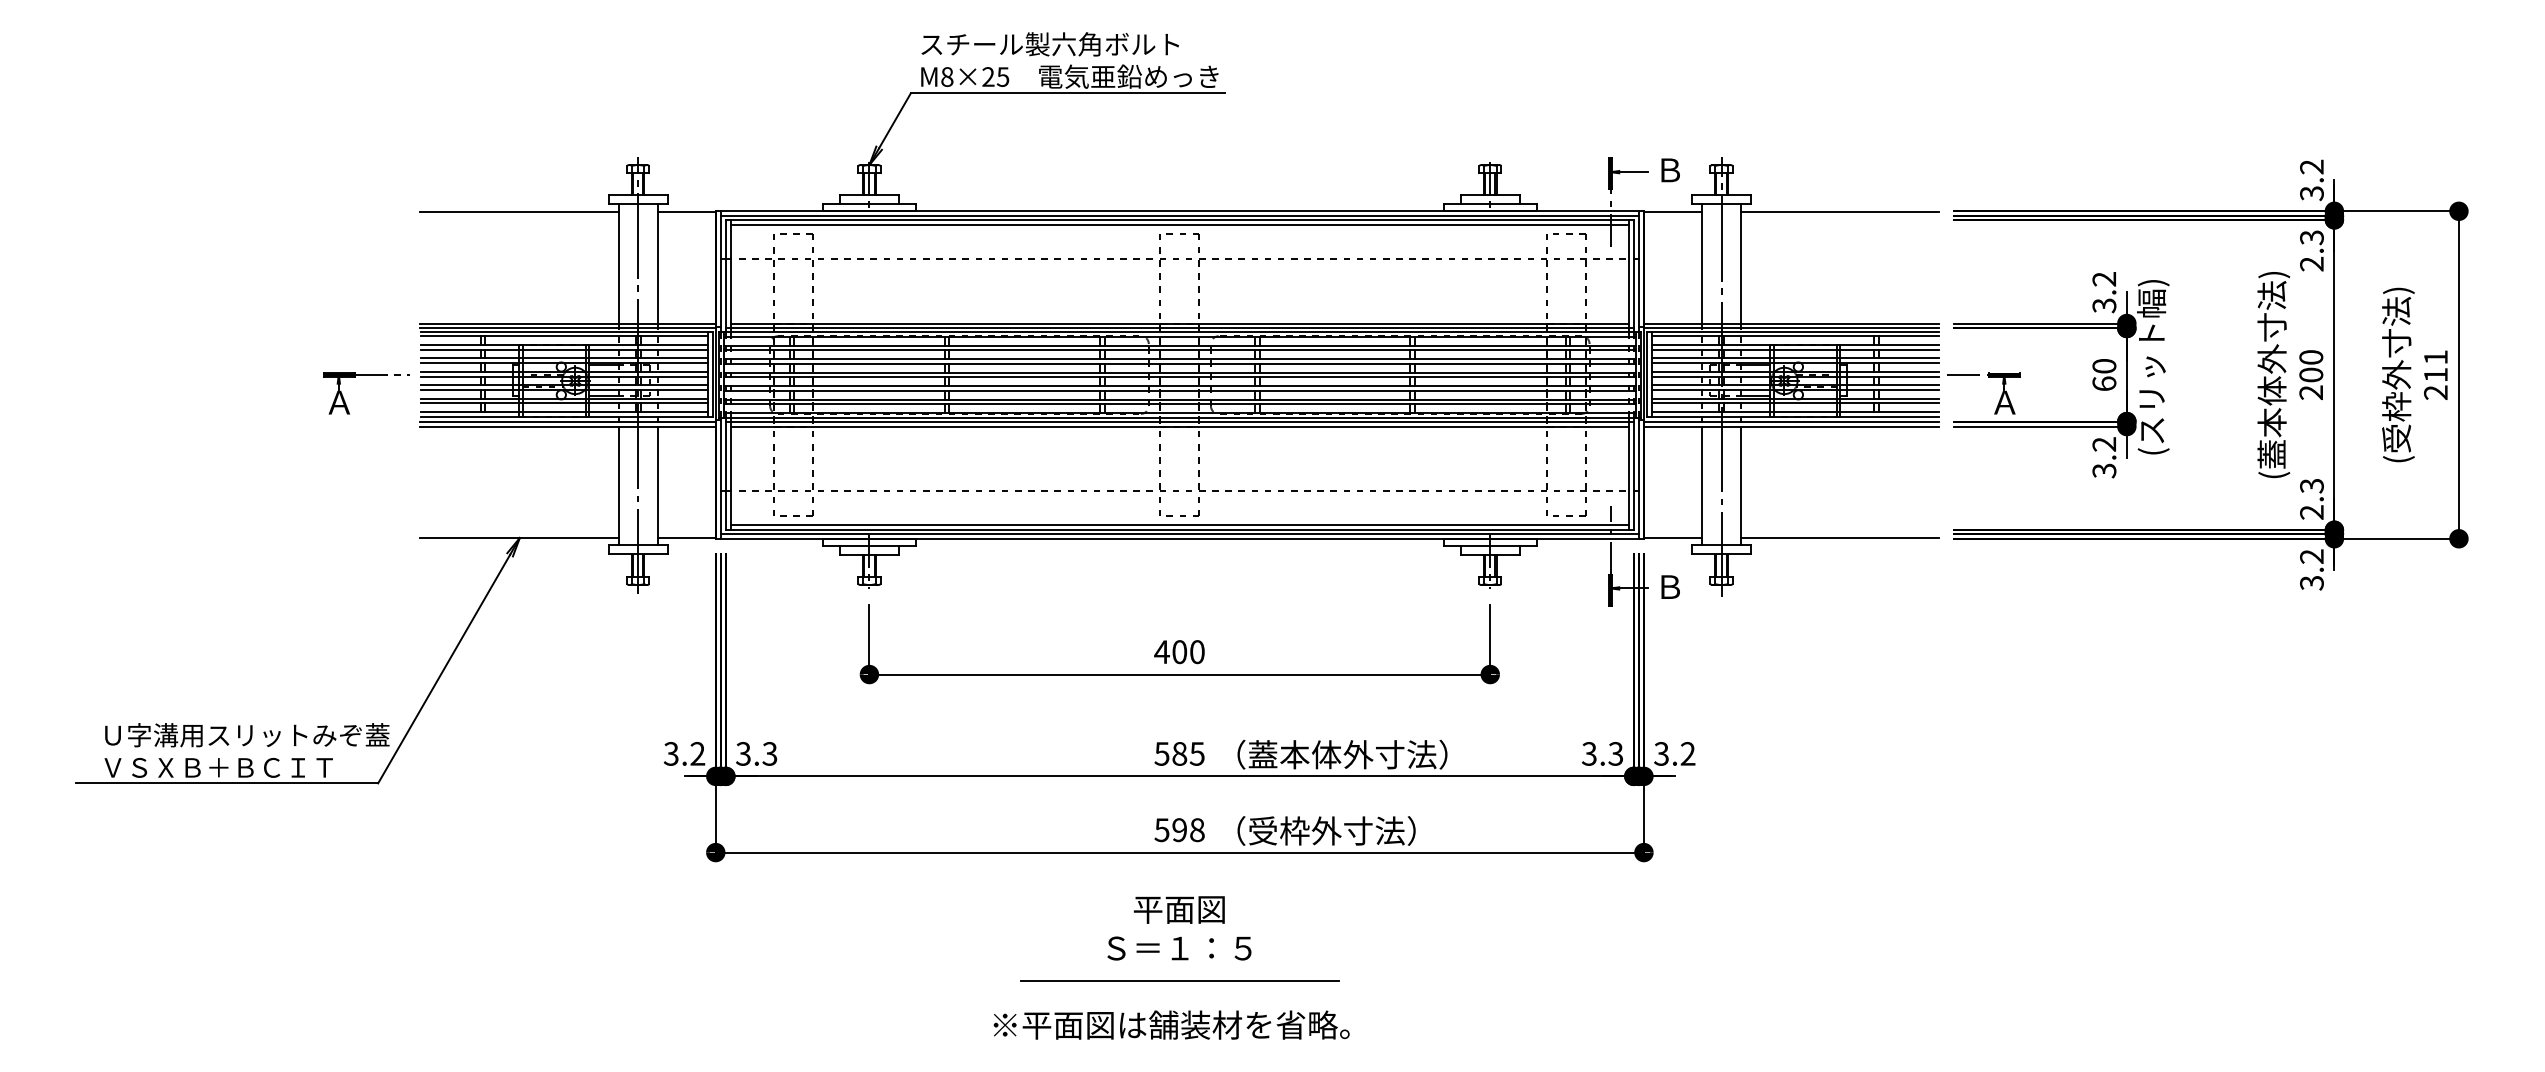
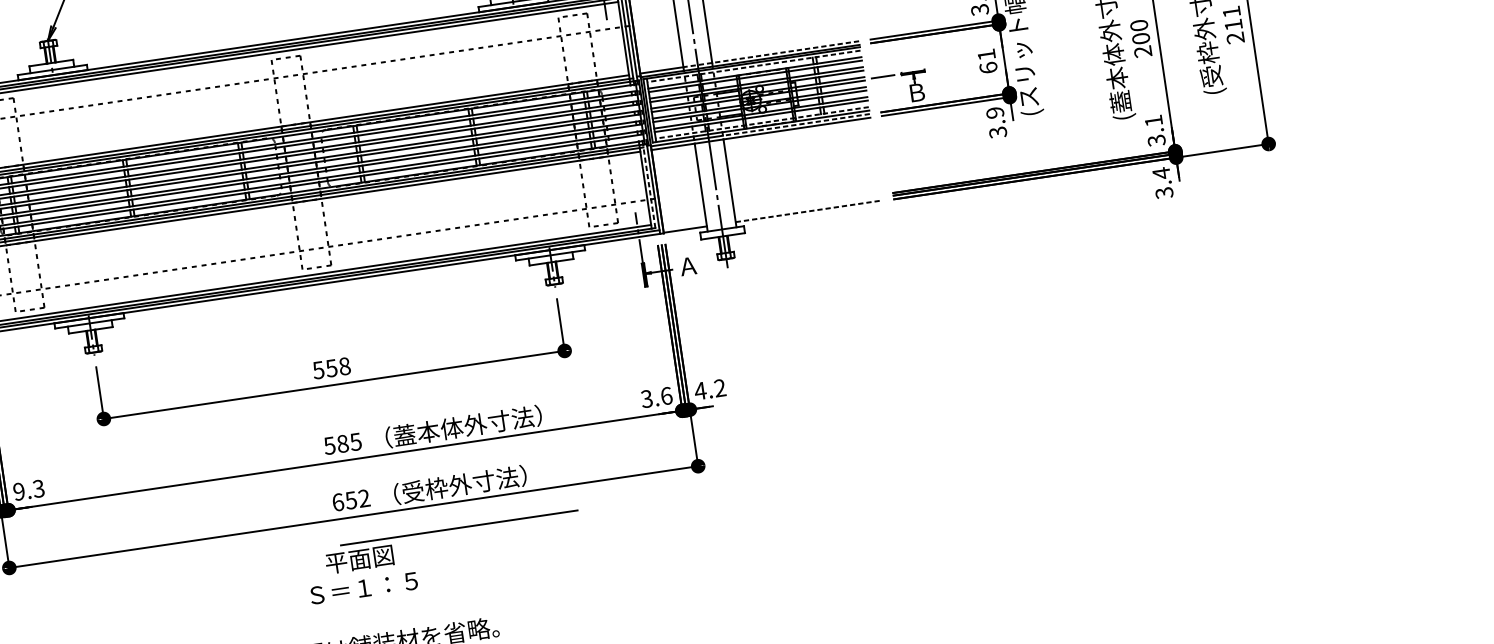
line: (1820, 323) -> (771, 54), solid -> dashed
line: (1795, 336) -> (754, 66), solid -> dashed
text: (2104, 366) -> (986, 55), 60 -> 61
text: (2004, 402) -> (916, 92), Ａ -> Ｂ
line: (1795, 412) -> (762, 123), solid -> dashed
line: (1839, 421) -> (796, 124), solid -> dashed
text: (2104, 444) -> (995, 112), 3.2 -> 3.9
line: (1633, 473) -> (648, 186), solid -> dashed
text: (2311, 499) -> (1154, 131), 2.3 -> 3.1
line: (1839, 538) -> (808, 211), solid -> dashed
text: (2311, 556) -> (1161, 173), 3.2 -> 3.4
text: (1669, 586) -> (688, 265), Ｂ -> Ａ
text: (1179, 652) -> (331, 368), 400 -> 558
text: (743, 753) -> (19, 491), 3.3 -> 9.3
text: (1615, 753) -> (666, 395), 3.3 -> 3.6
text: (1661, 753) -> (700, 390), 3.2 -> 4.2
text: (1179, 830) -> (351, 500), 598 -> 652
line: (1179, 980) -> (458, 527), moved

